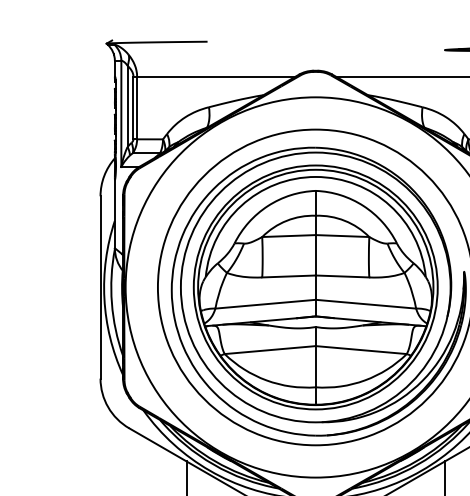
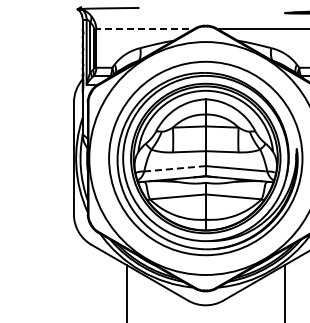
line: (214, 76) -> (143, 29), solid -> dashed
line: (266, 303) -> (175, 168), solid -> dashed

